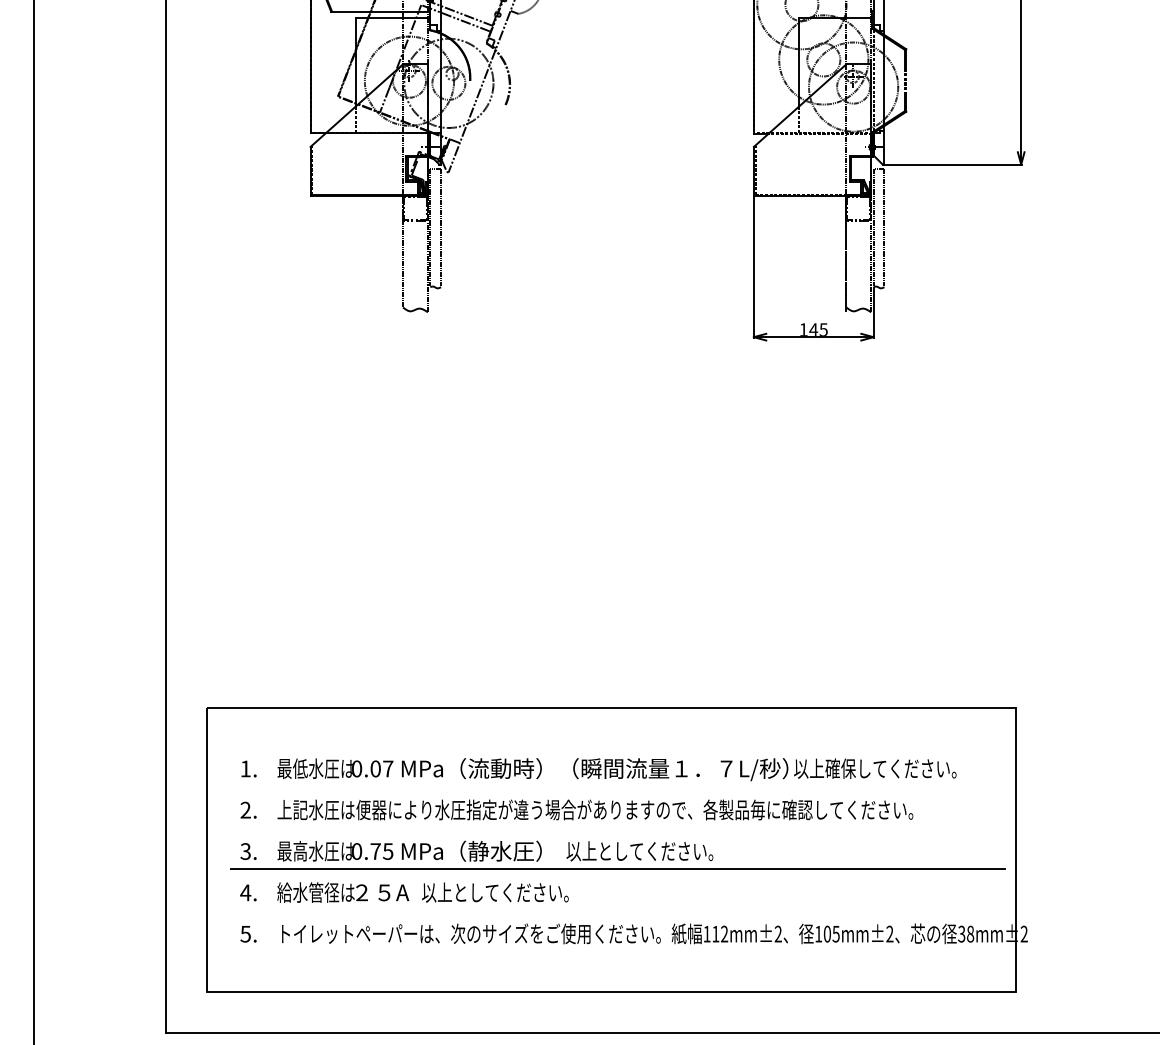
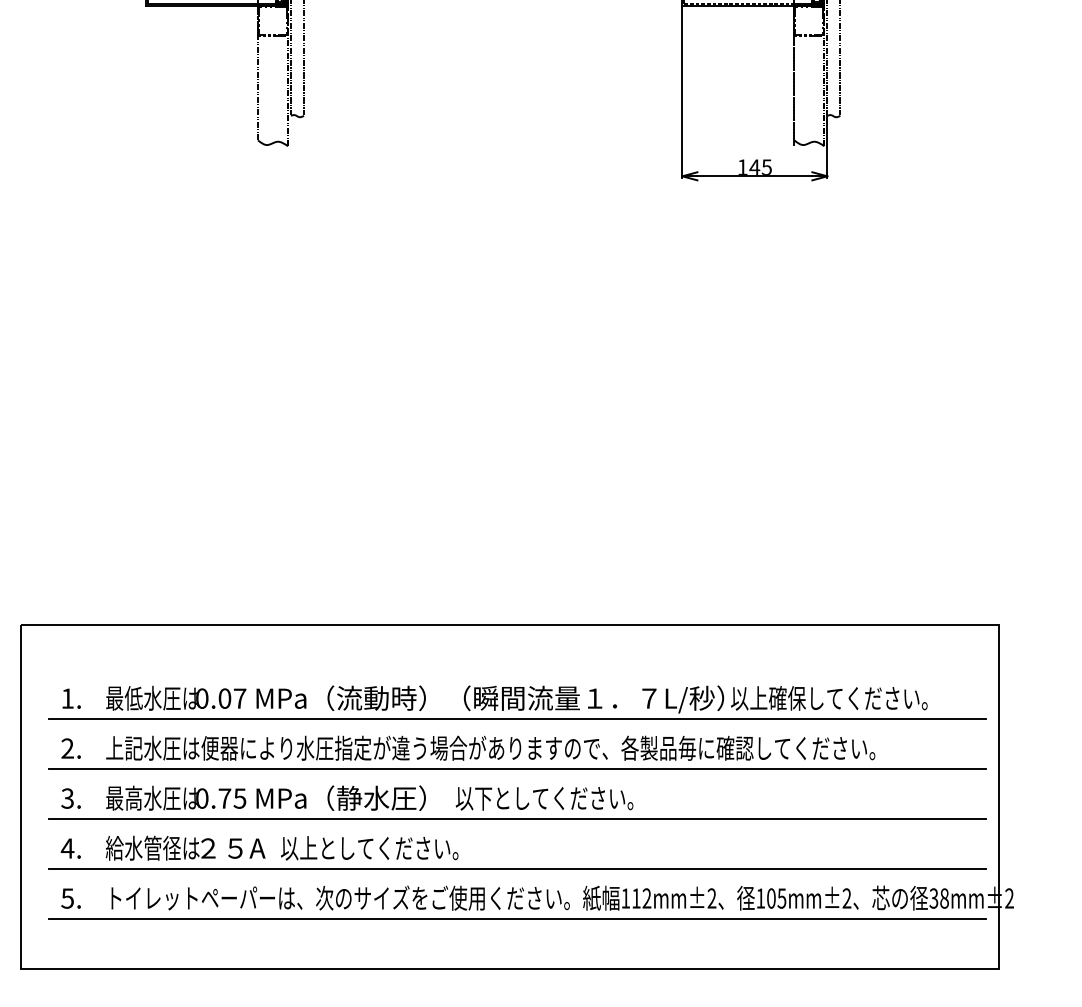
line: (617, 785) -> (517, 718), added
line: (617, 827) -> (517, 769), added
text: (589, 851) -> (483, 798), 以上としてください。 -> 以下としてください。
line: (617, 909) -> (517, 868), added
line: (617, 951) -> (517, 919), added

